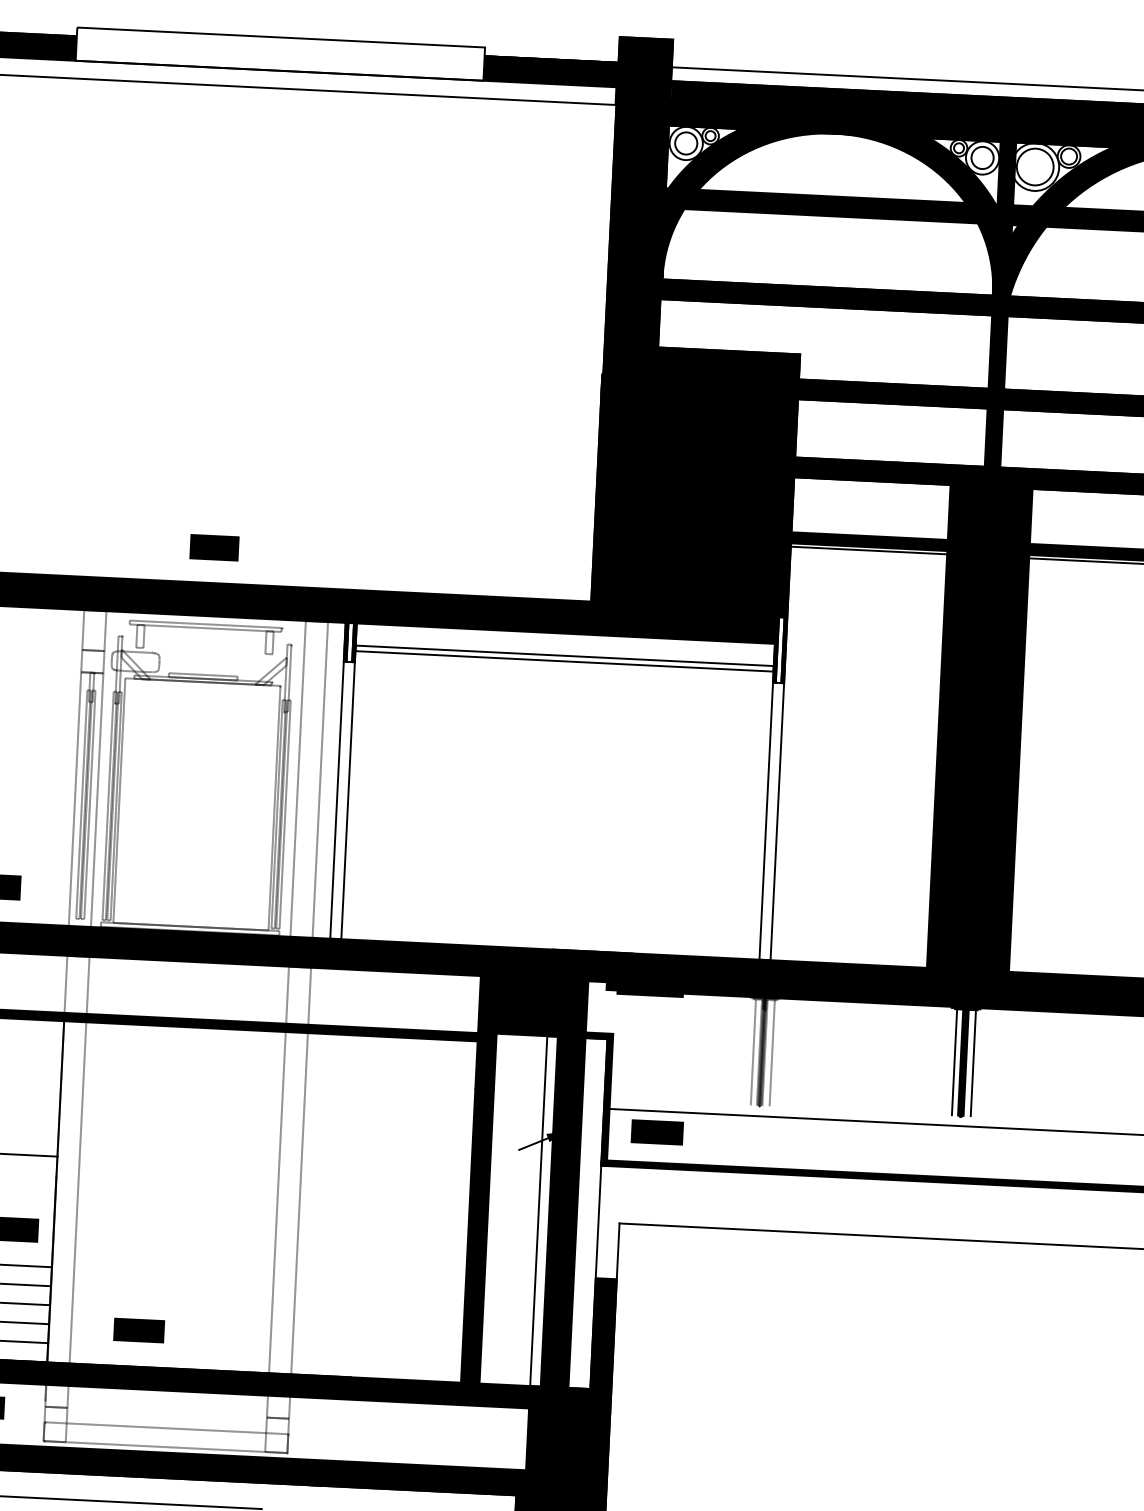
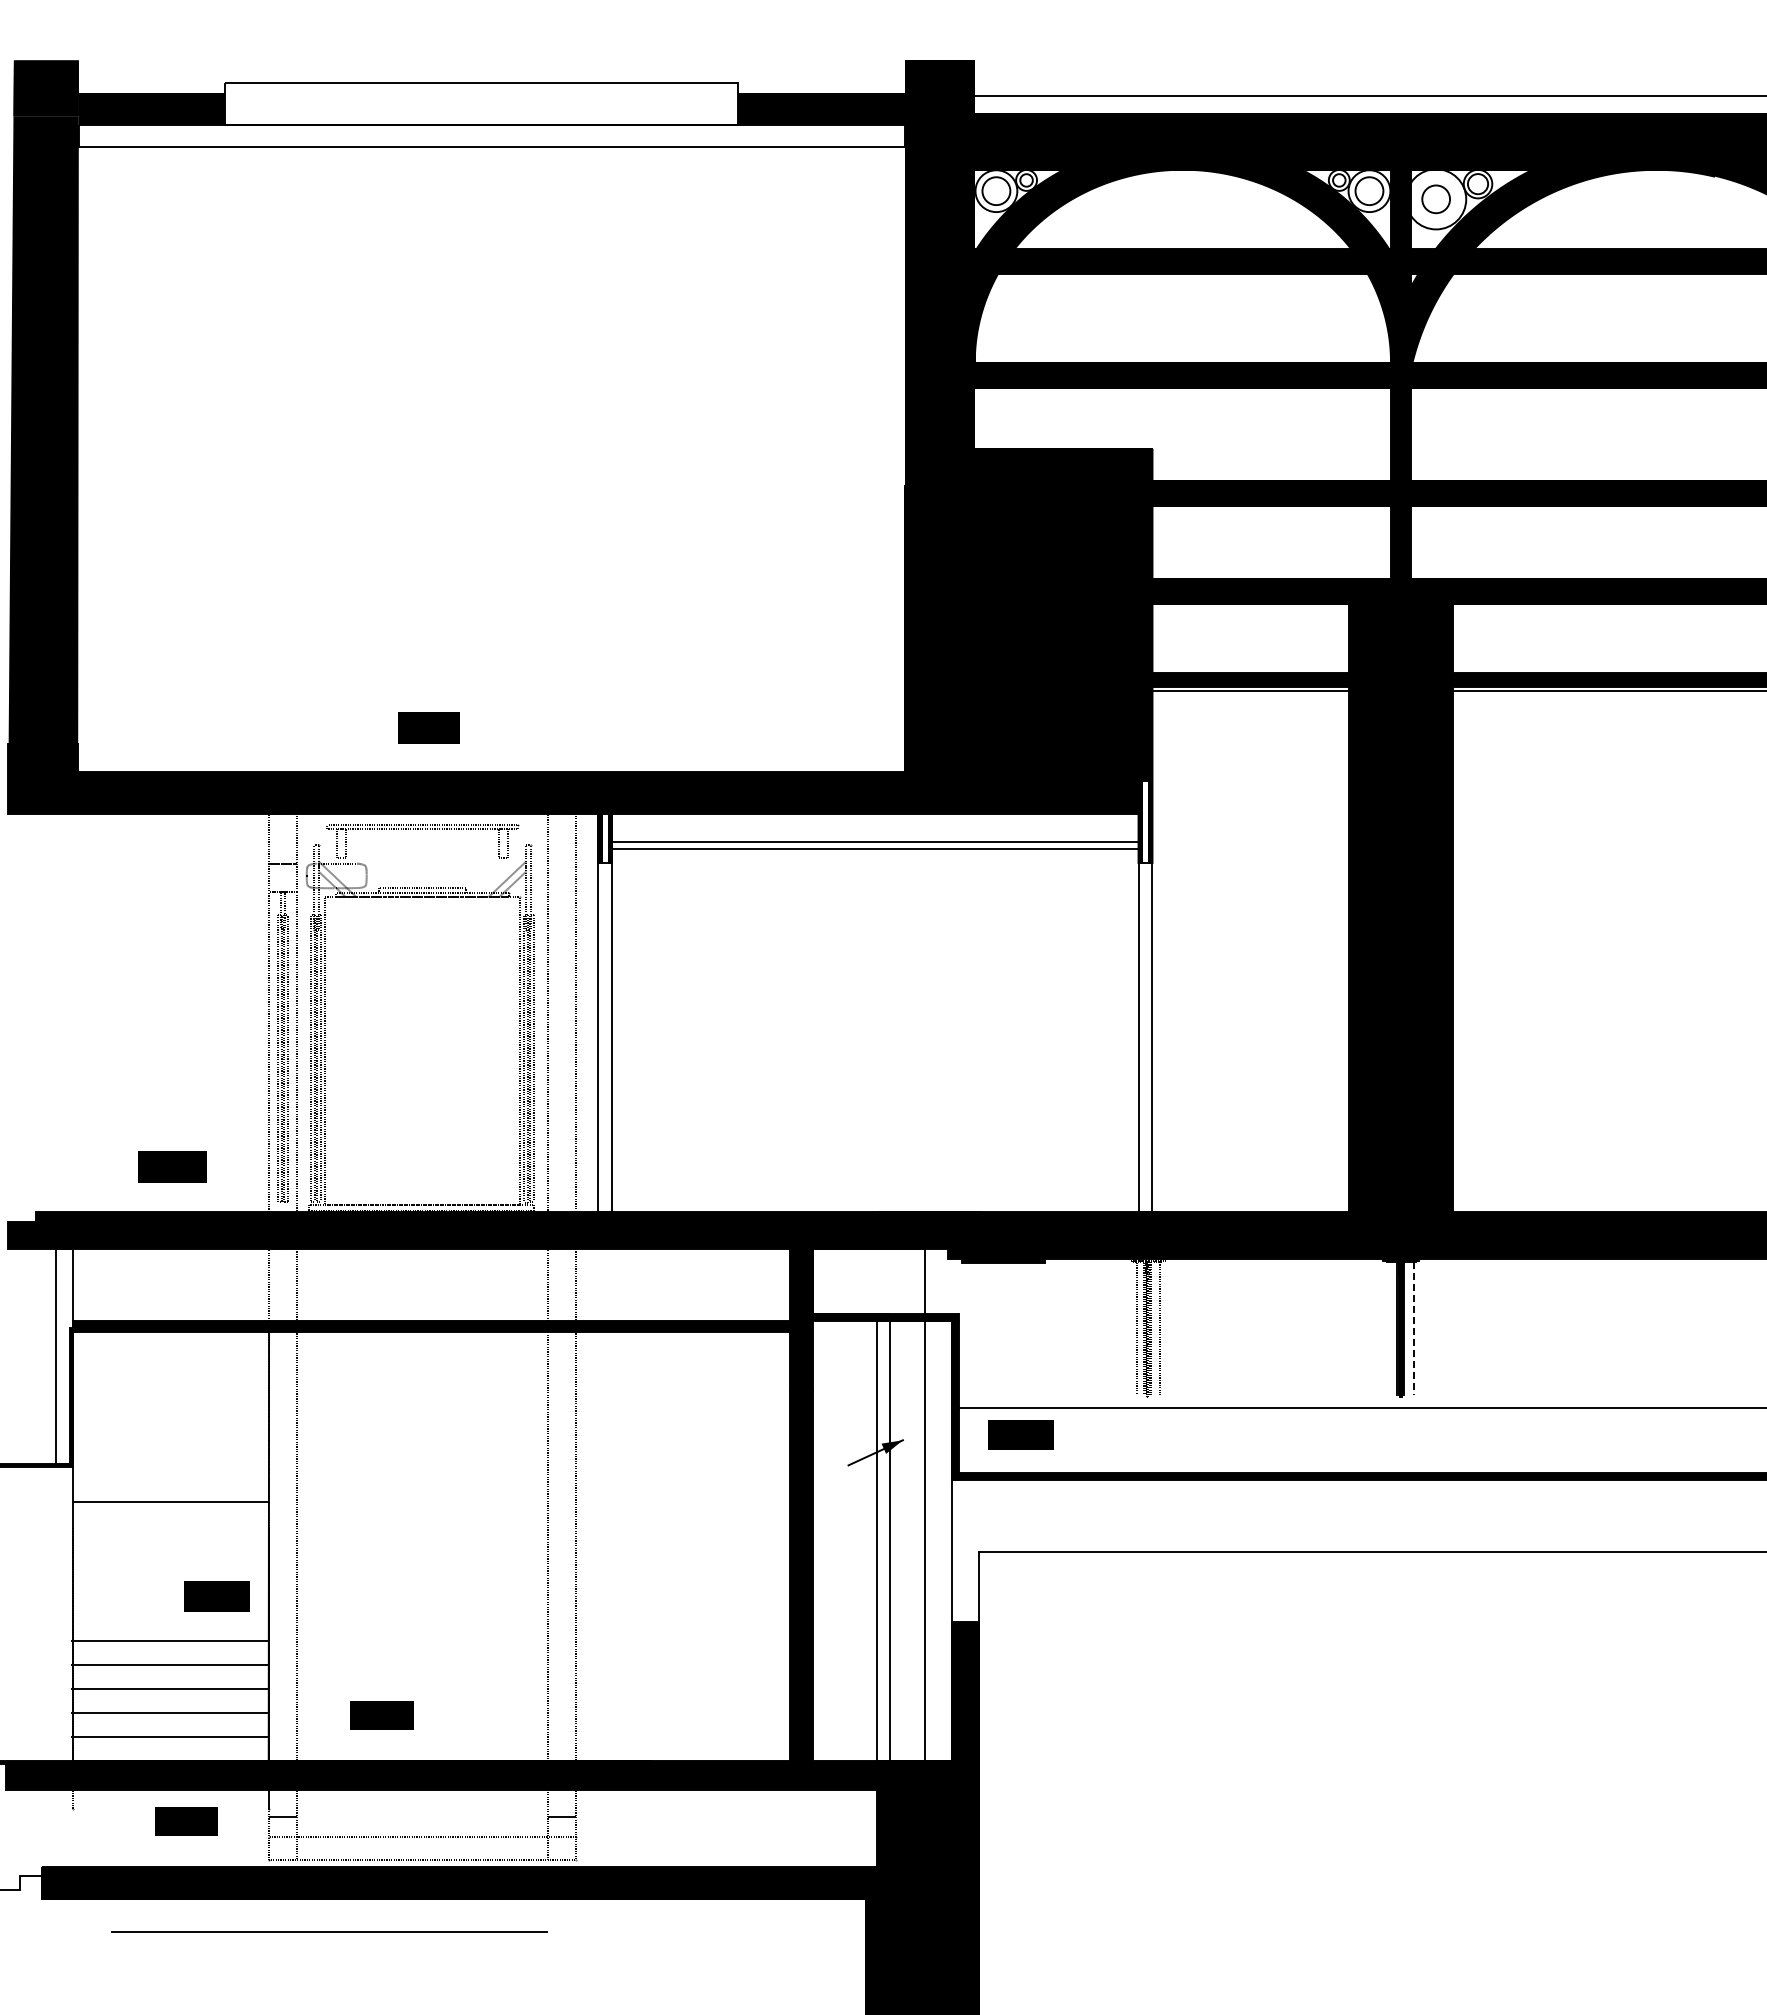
circle: (1035, 167) -> (1436, 199), size x0.6
line: (954, 1062) -> (1389, 1328), removed
line: (973, 1063) -> (1413, 1328), solid -> dashed
fill: (533, 1182) -> (868, 1505), removed

